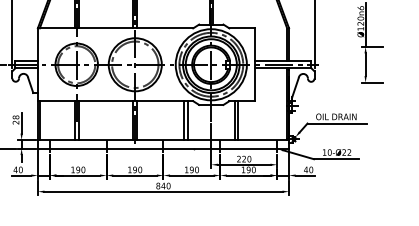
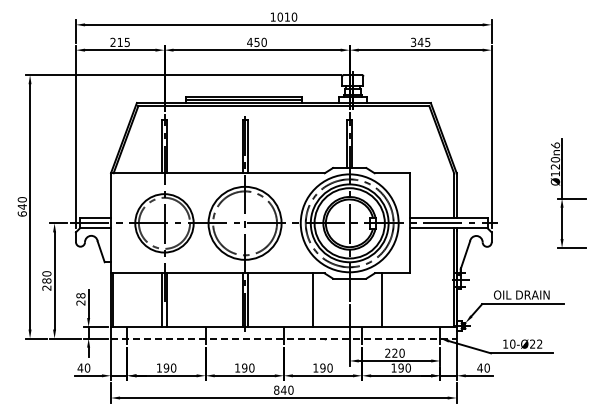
line: (187, 120) -> (317, 300), removed
line: (238, 120) -> (386, 300), removed
line: (163, 148) -> (283, 338), solid -> dashed

